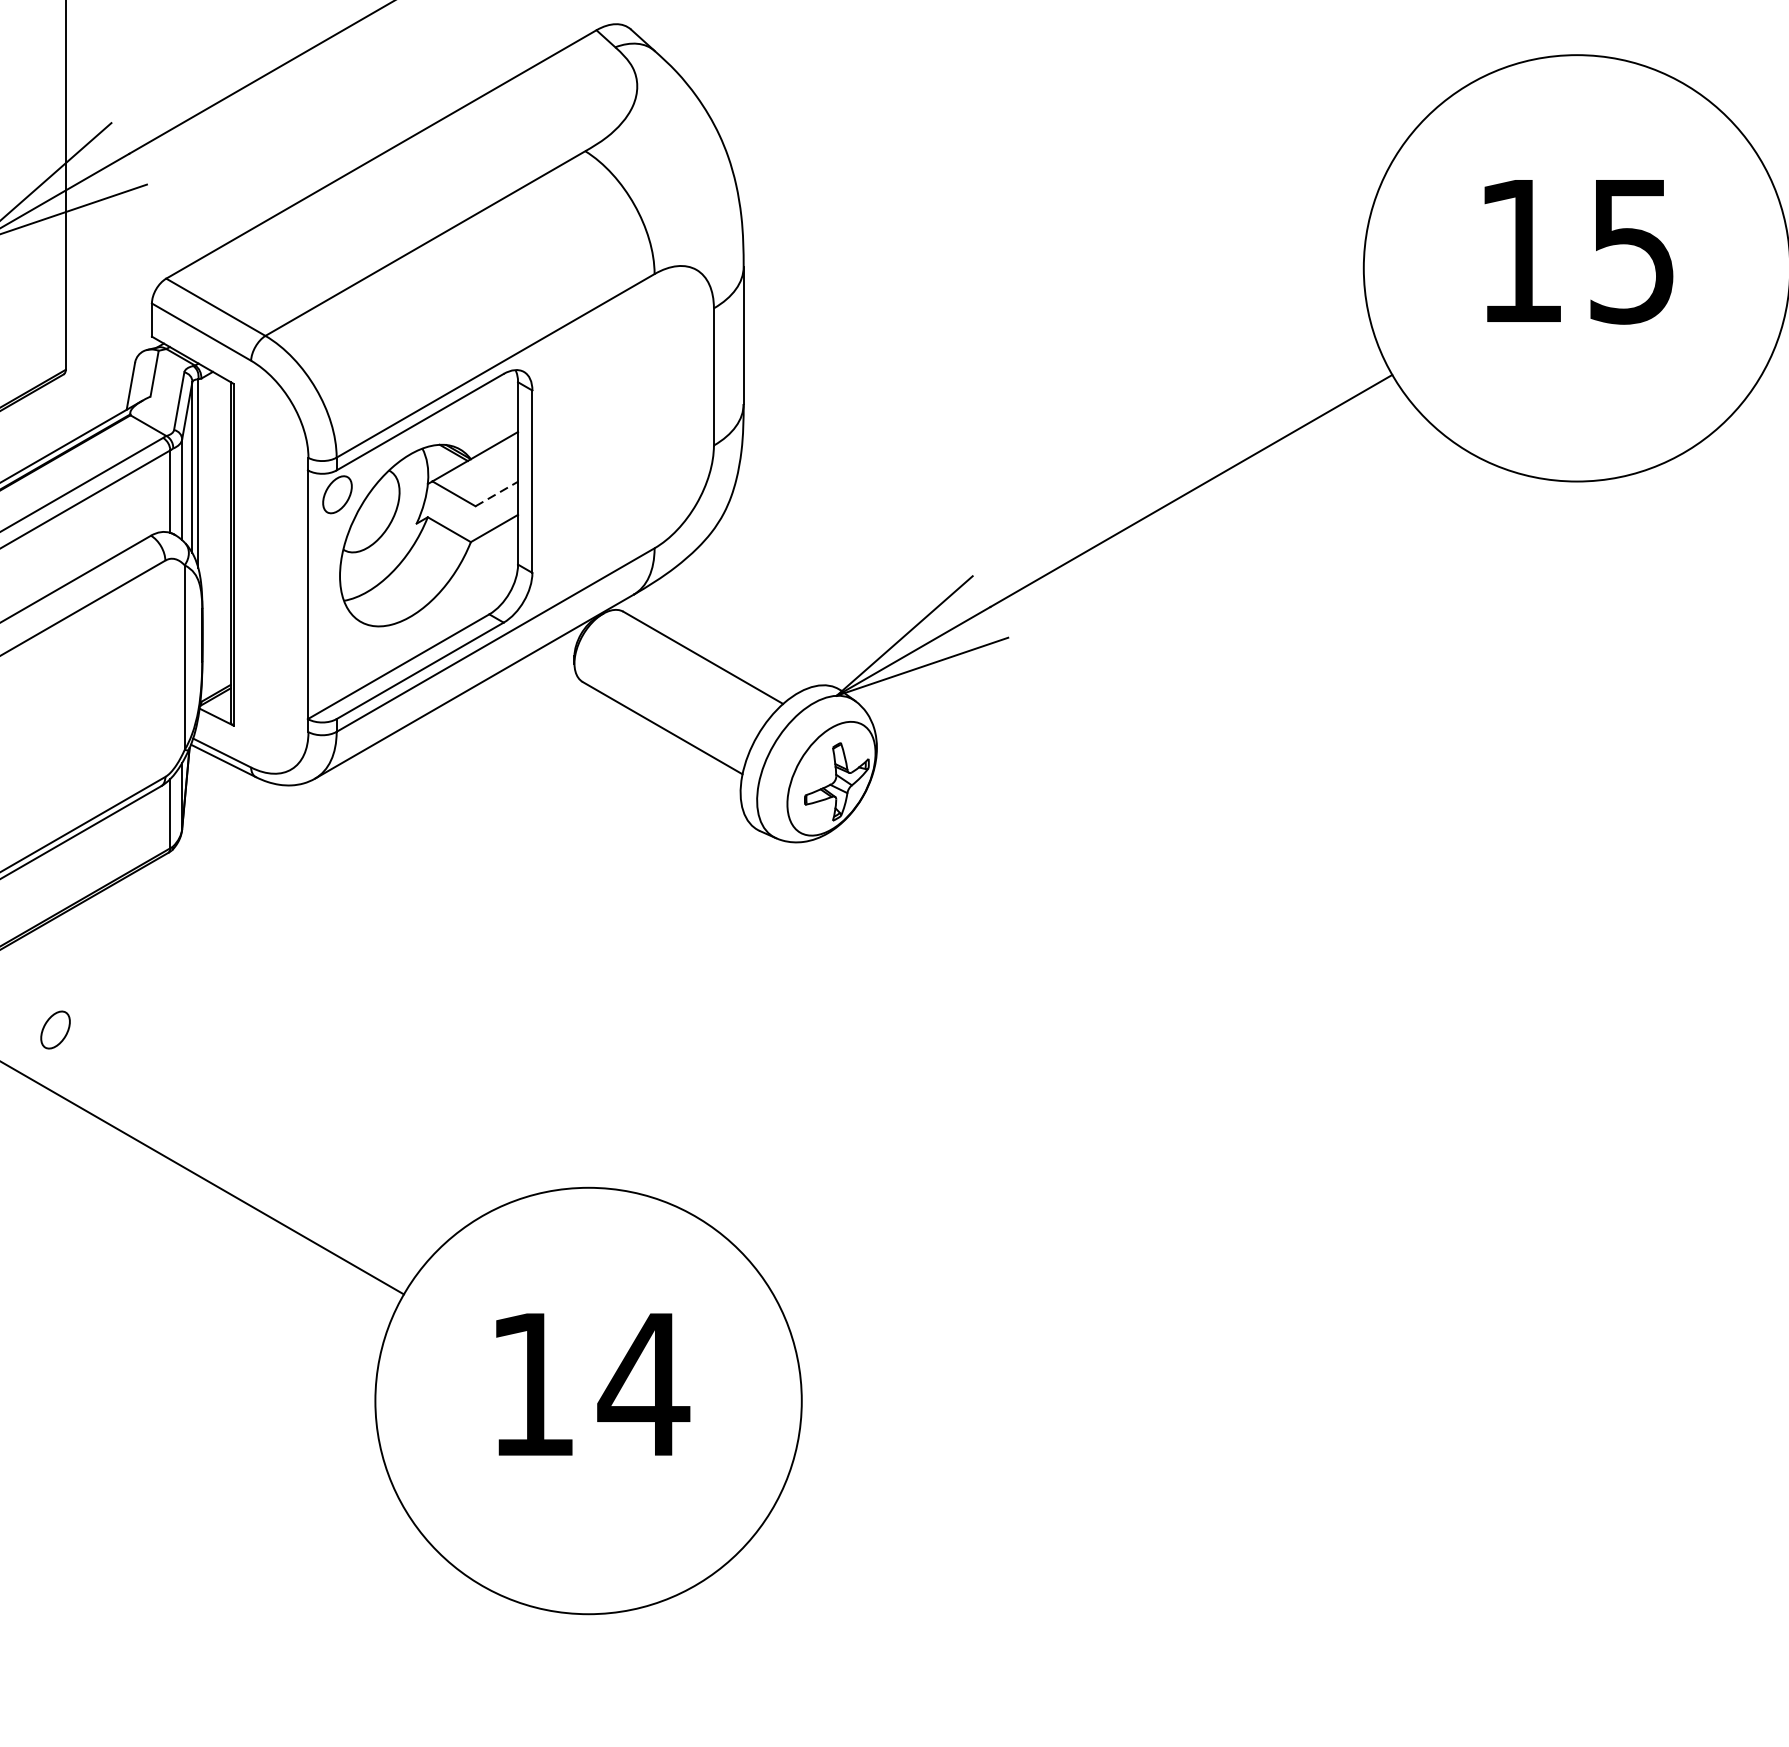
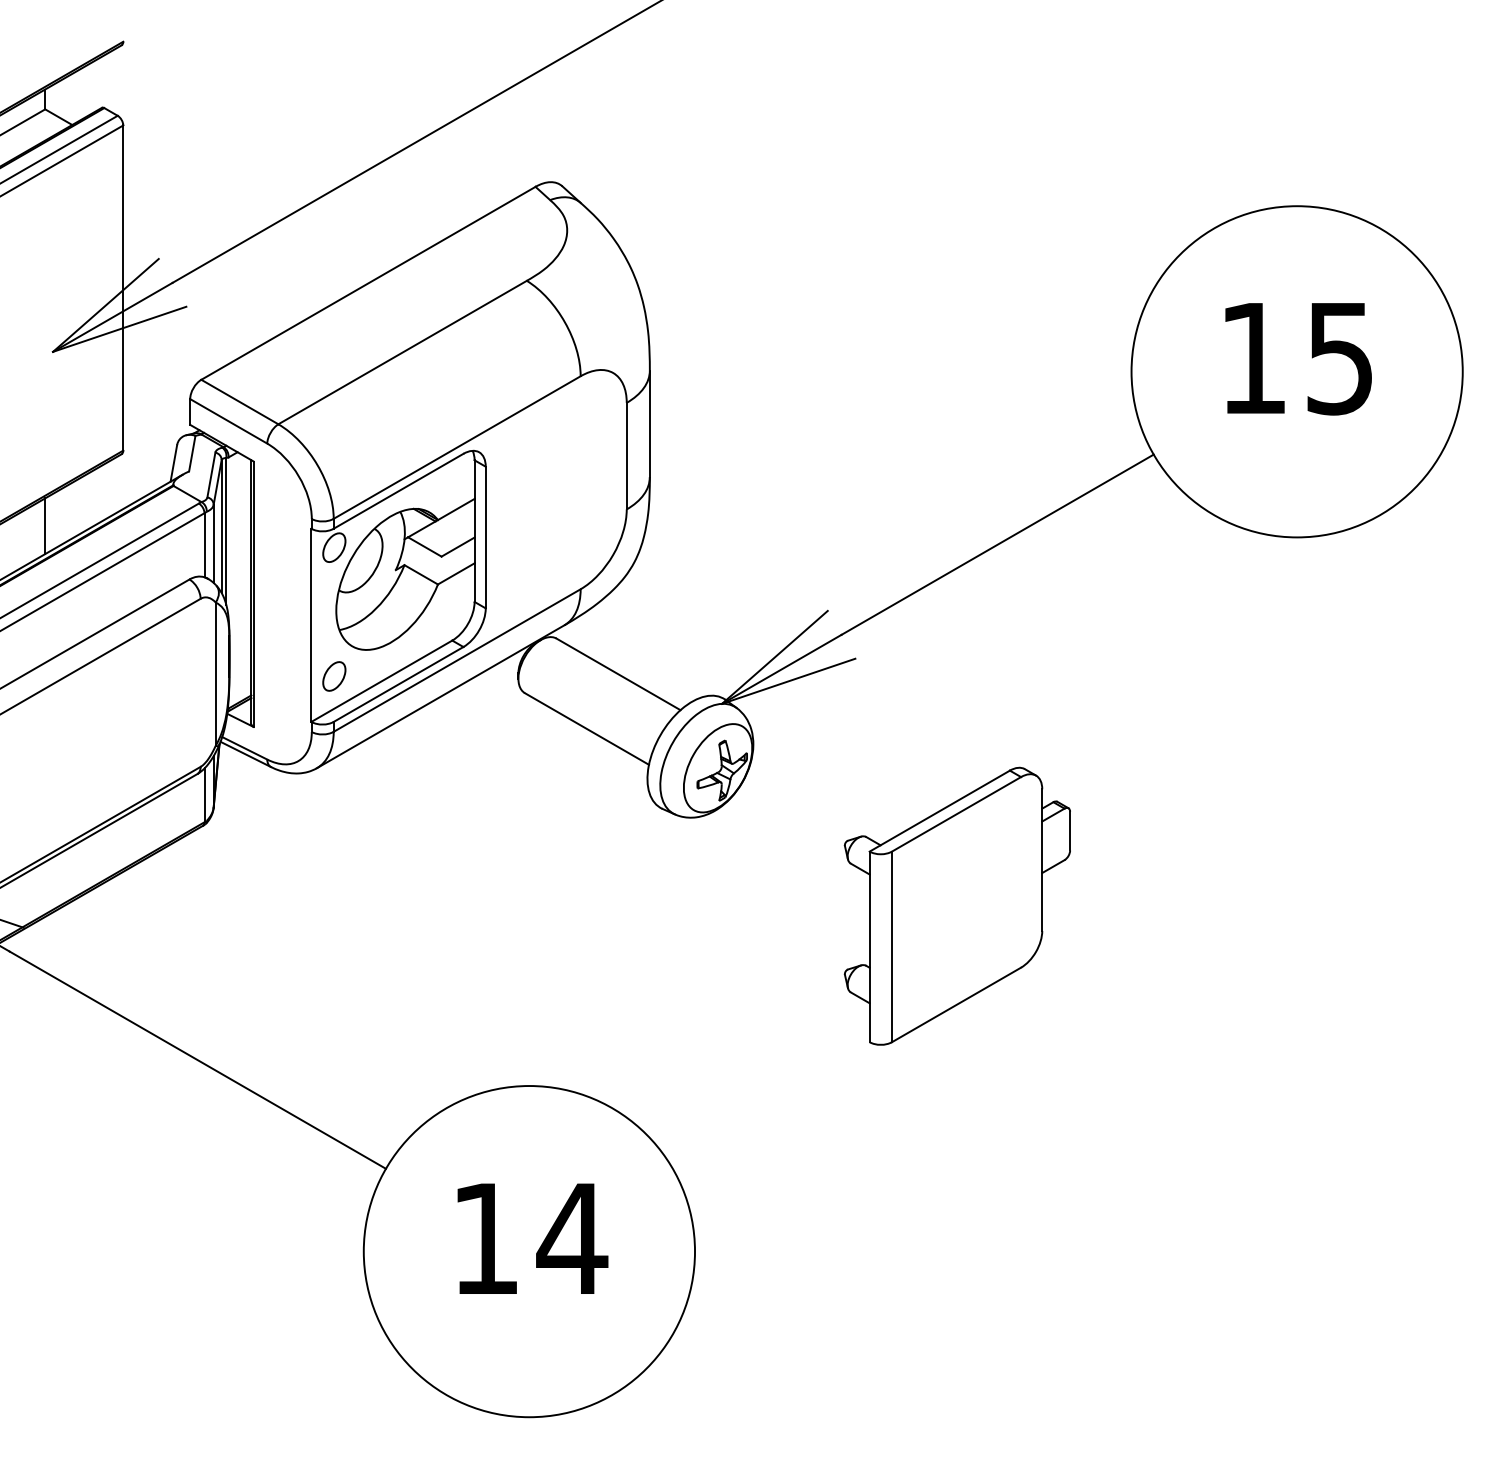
line: (497, 493) -> (458, 546), dashed -> solid
part: (1138, 955) -> (956, 905), added
part: (55, 1030) -> (334, 676), moved

